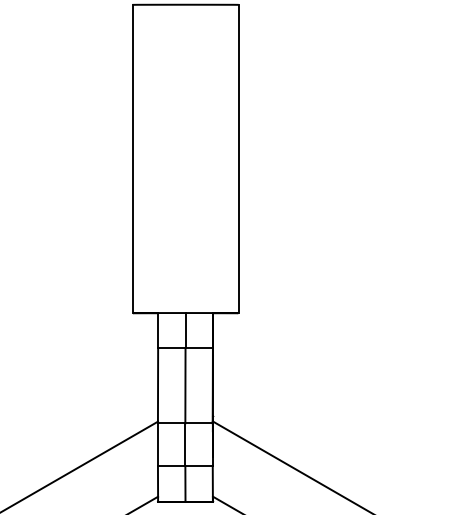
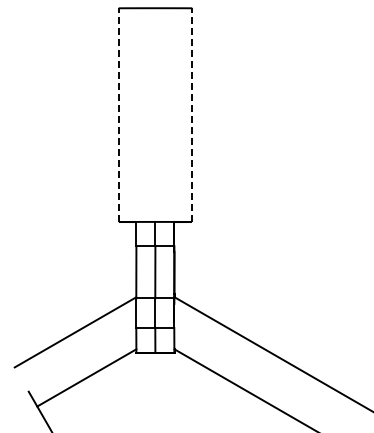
line: (132, 159) -> (118, 115), solid -> dashed
line: (239, 159) -> (192, 115), solid -> dashed

